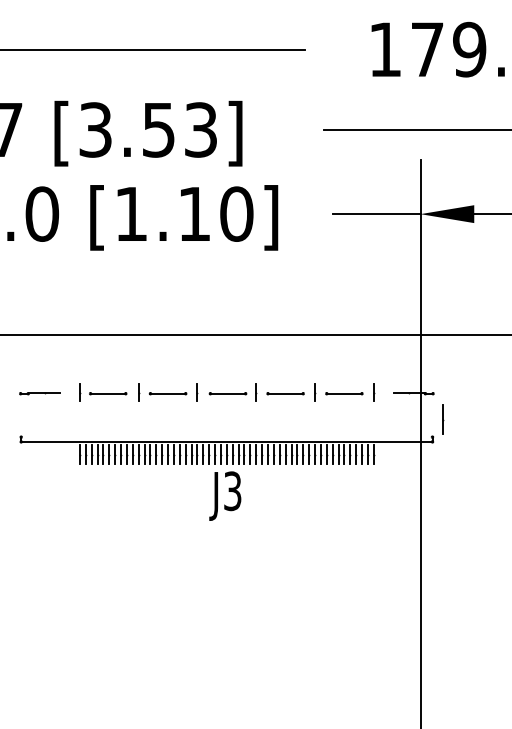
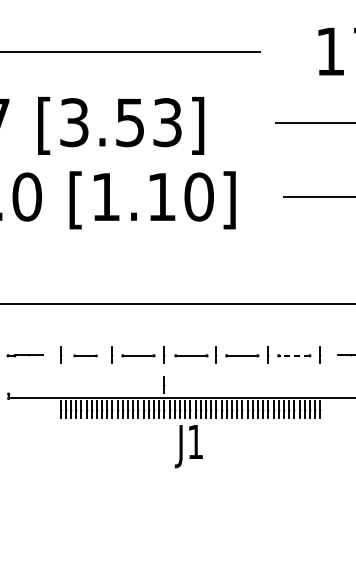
part: (108, 393) -> (85, 355), size x0.7
line: (344, 393) -> (294, 355), solid -> dashed
line: (197, 426) -> (164, 384), added
text: (232, 491) -> (195, 442), J3 -> J1

